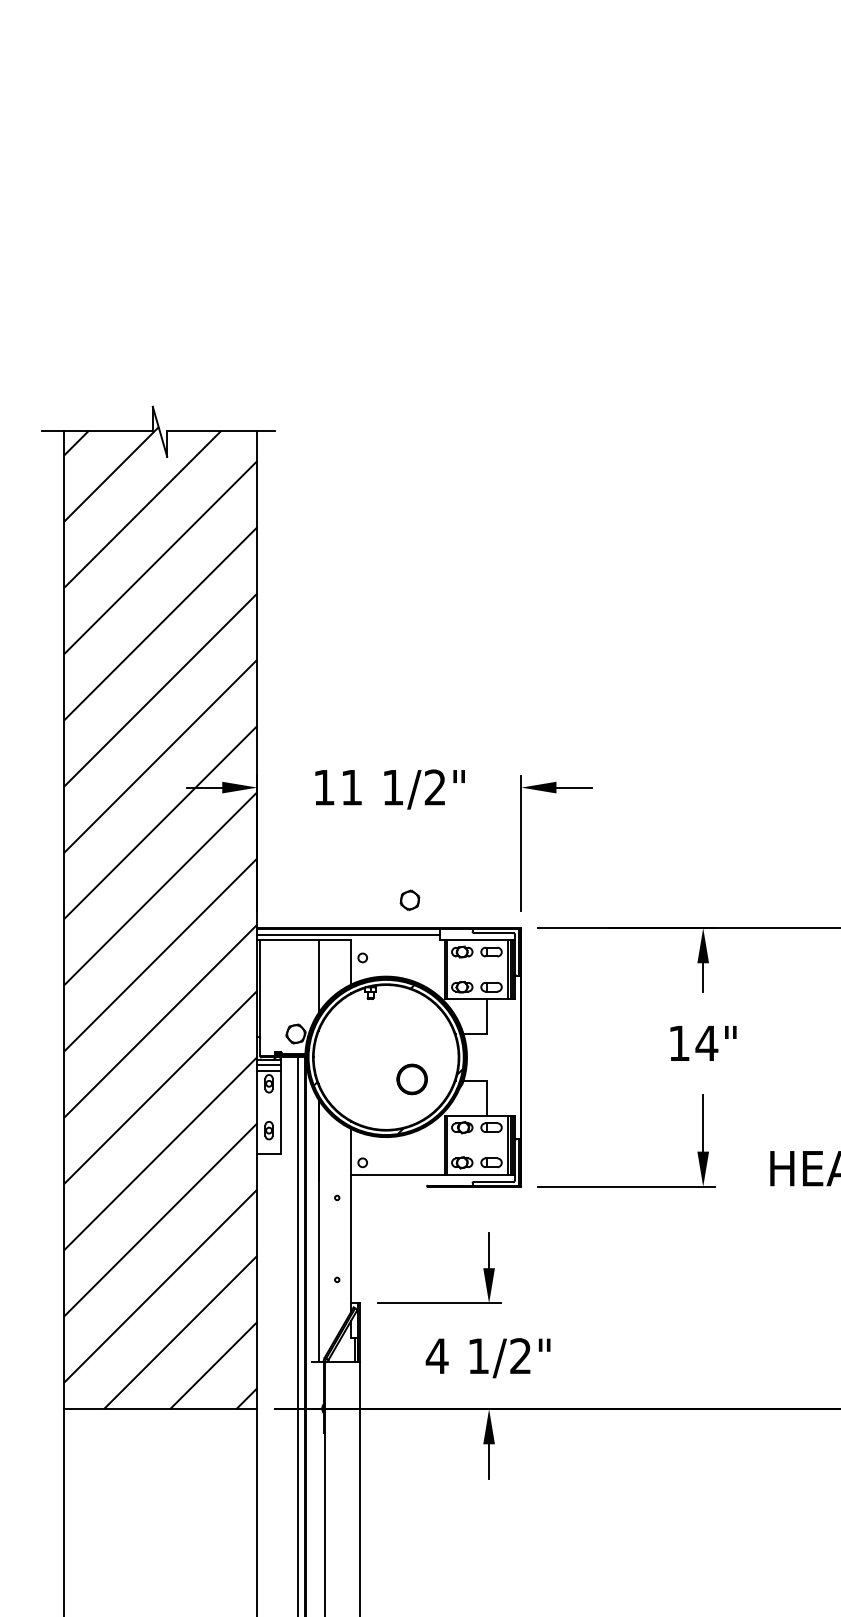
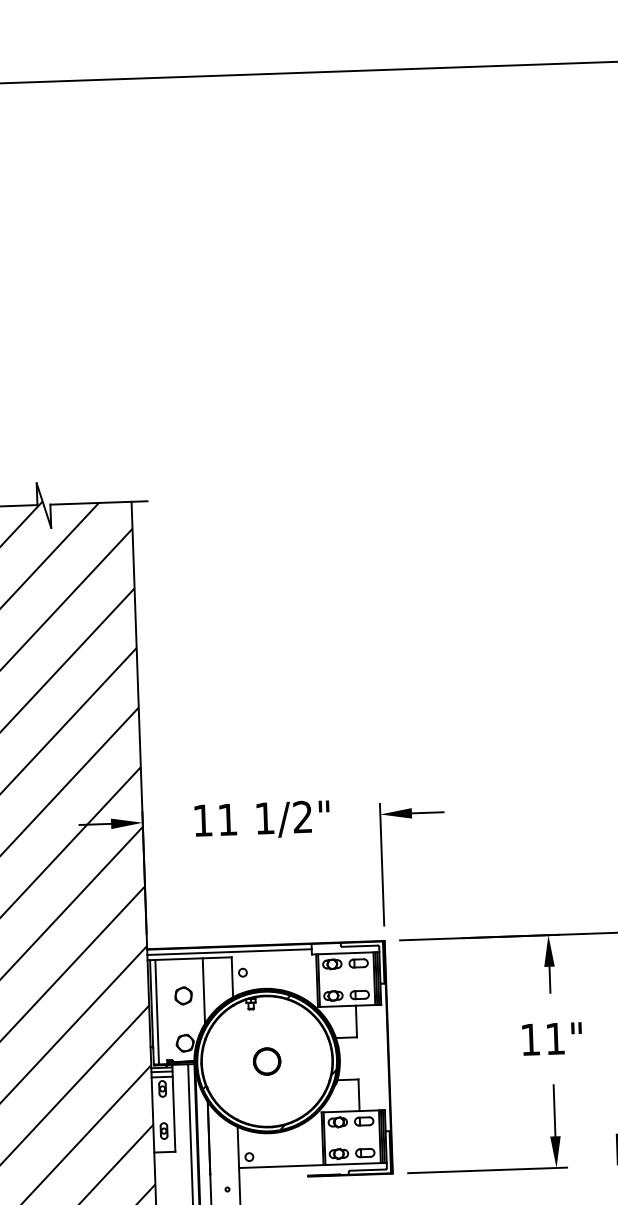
part: (409, 899) -> (183, 995), moved
line: (266, 998) -> (157, 1012), added
text: (706, 1042) -> (554, 1038), 14" -> 11"
part: (411, 1079) -> (266, 1061), moved

